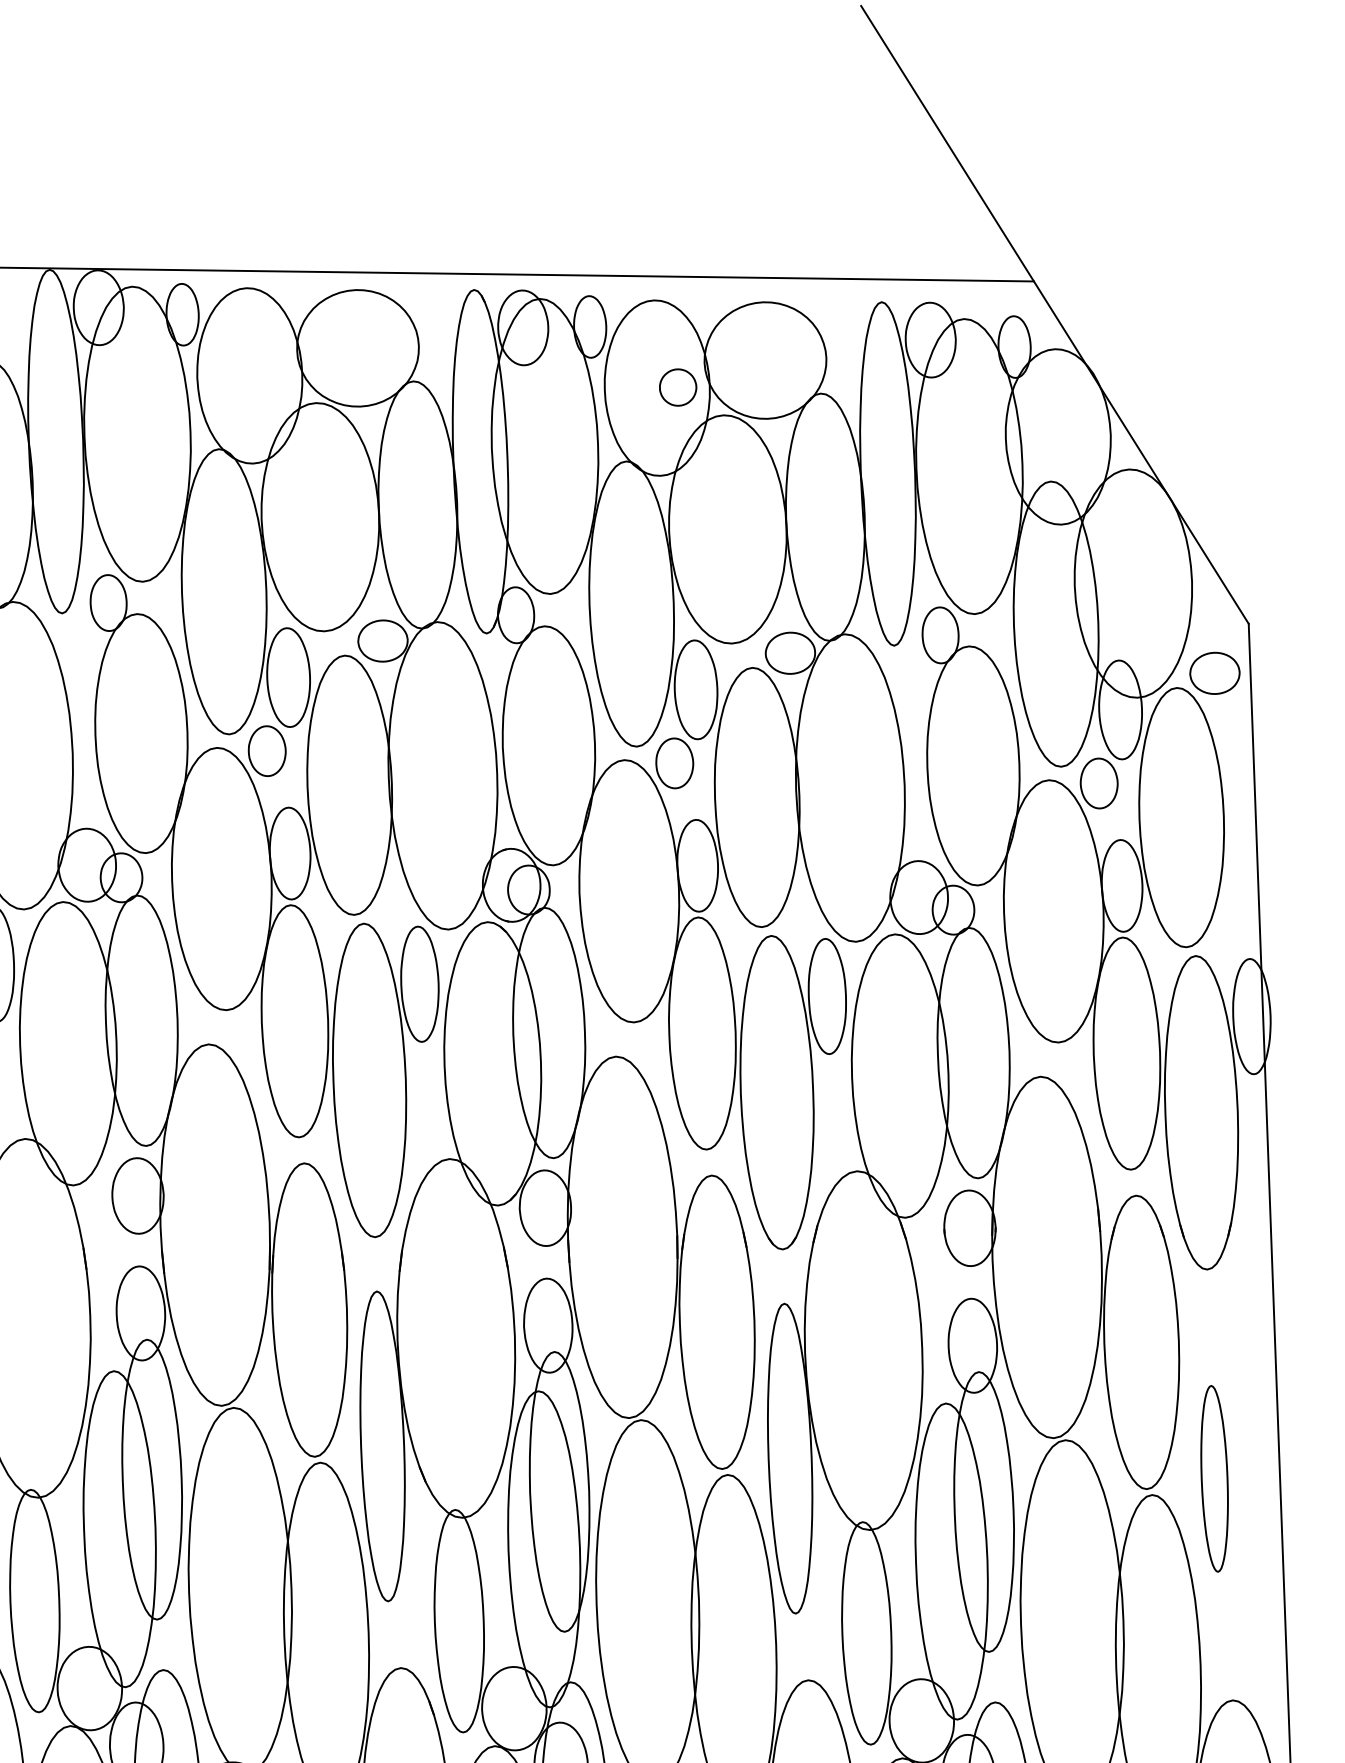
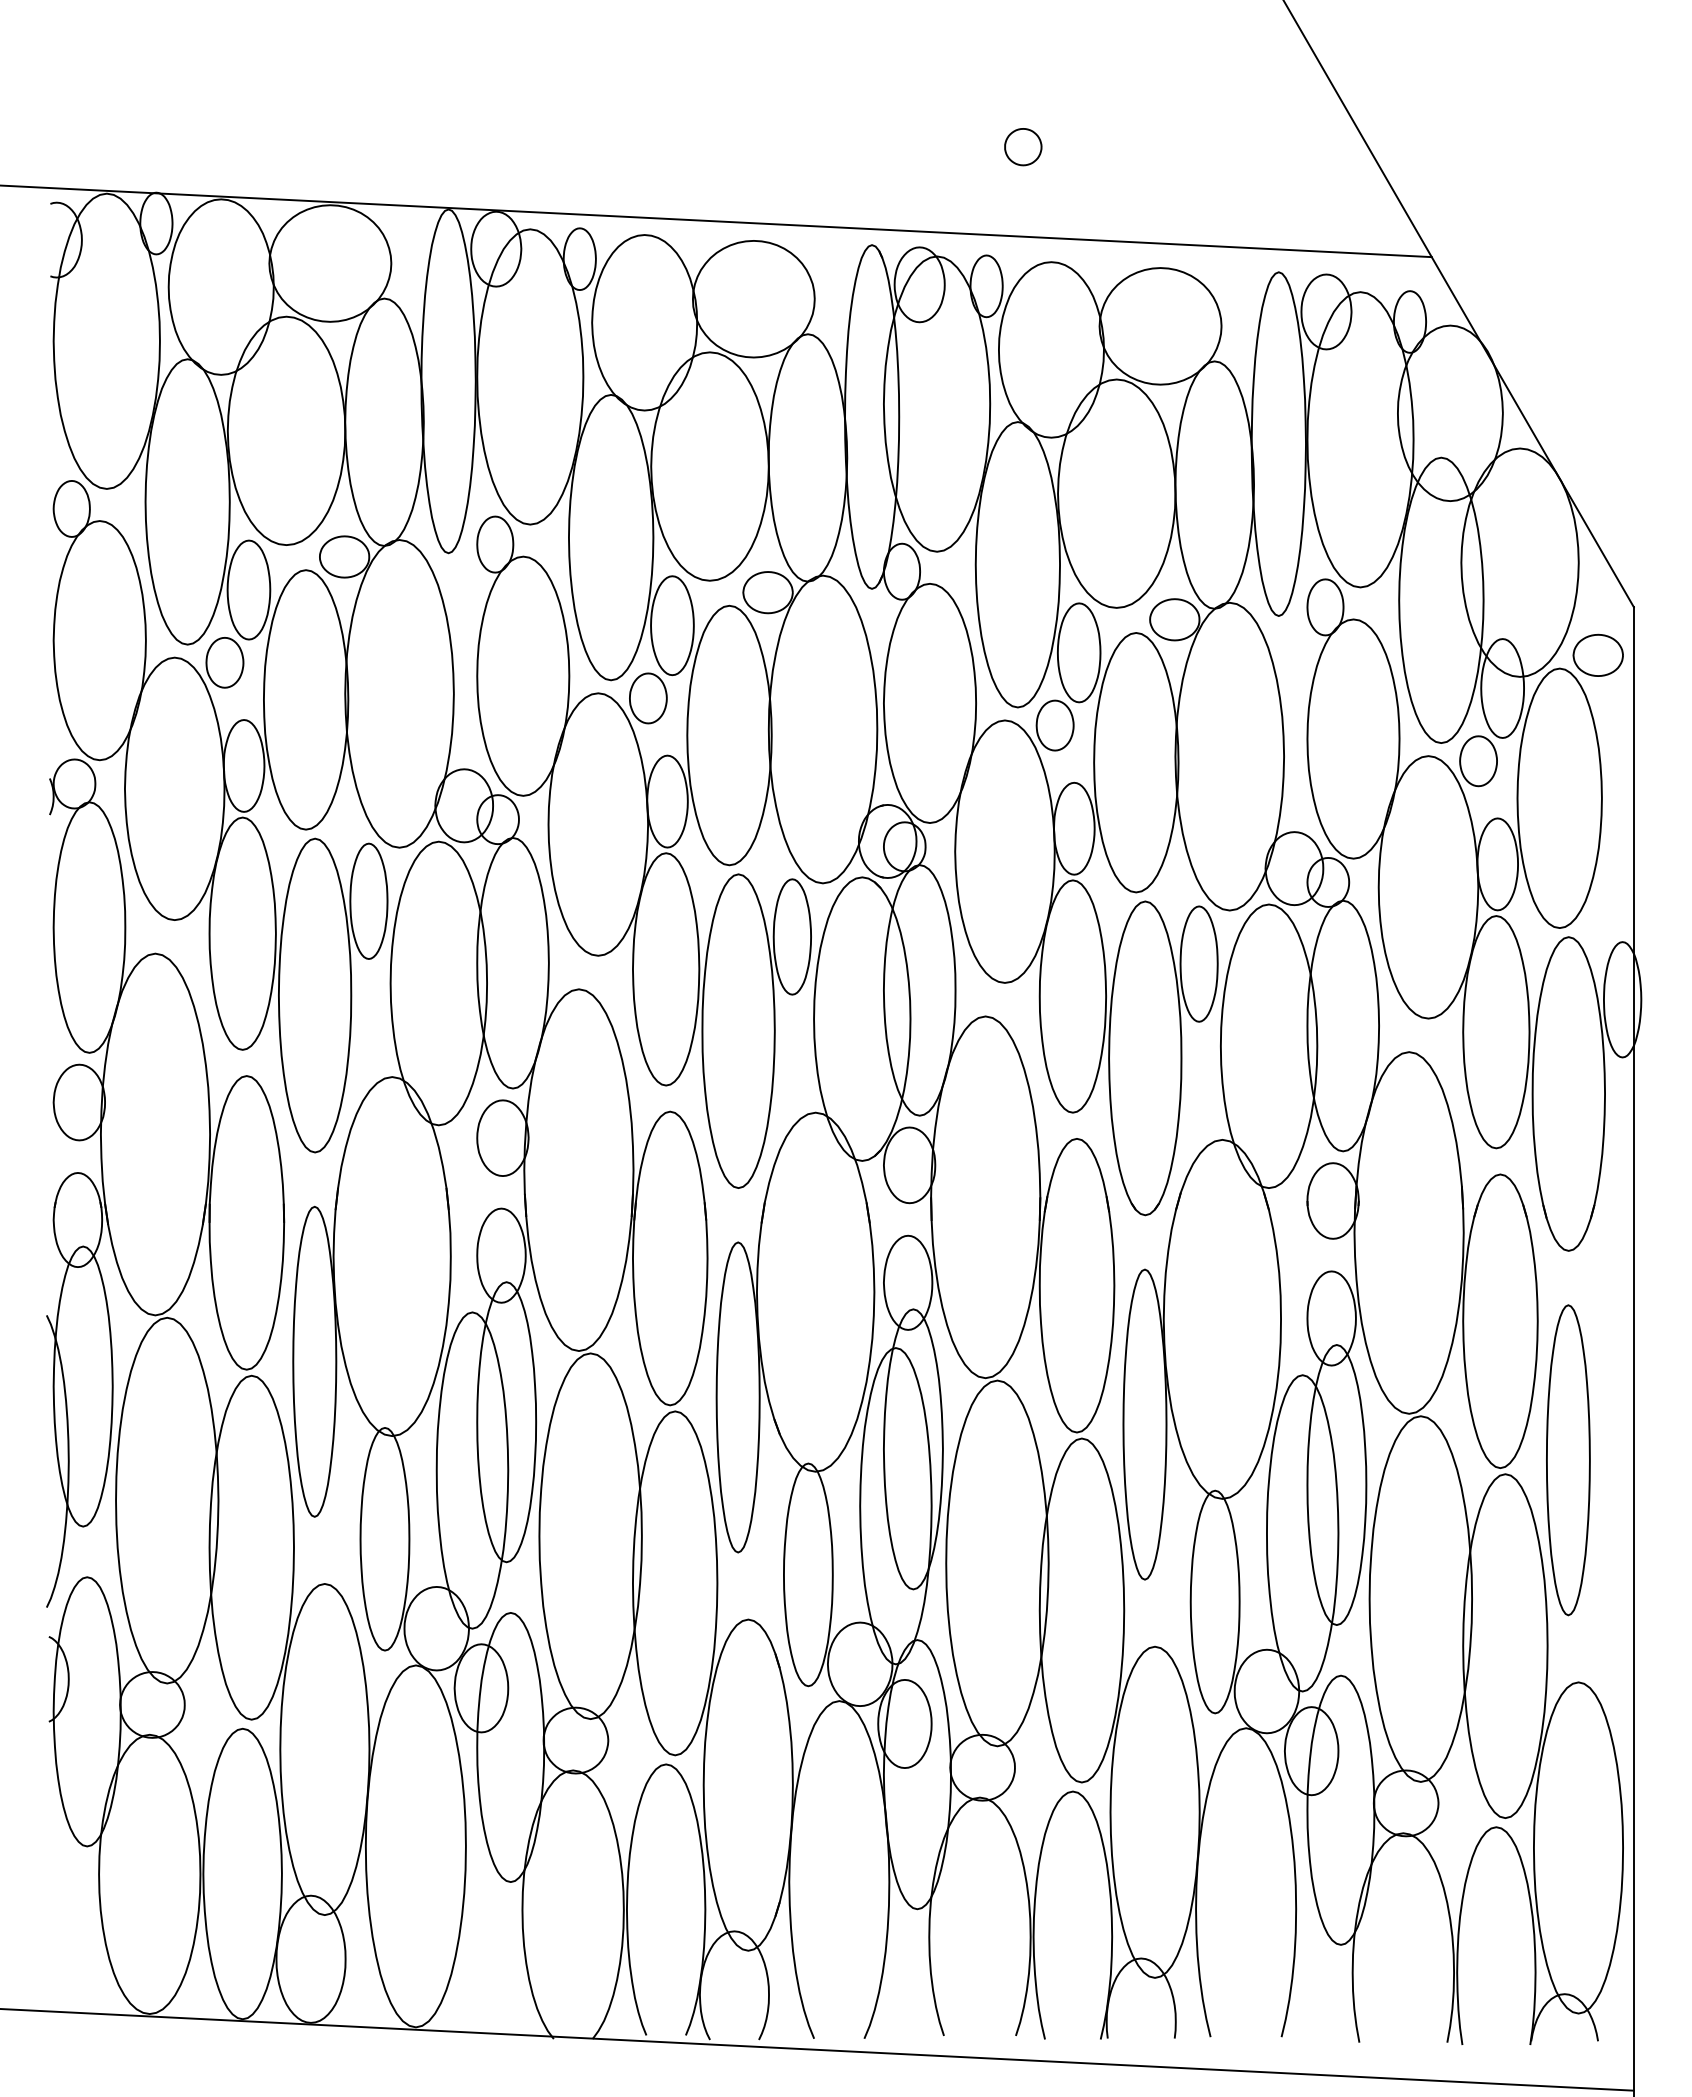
part: (678, 387) -> (1023, 147), moved
part: (1214, 1479) -> (1568, 1460), size x1.67

